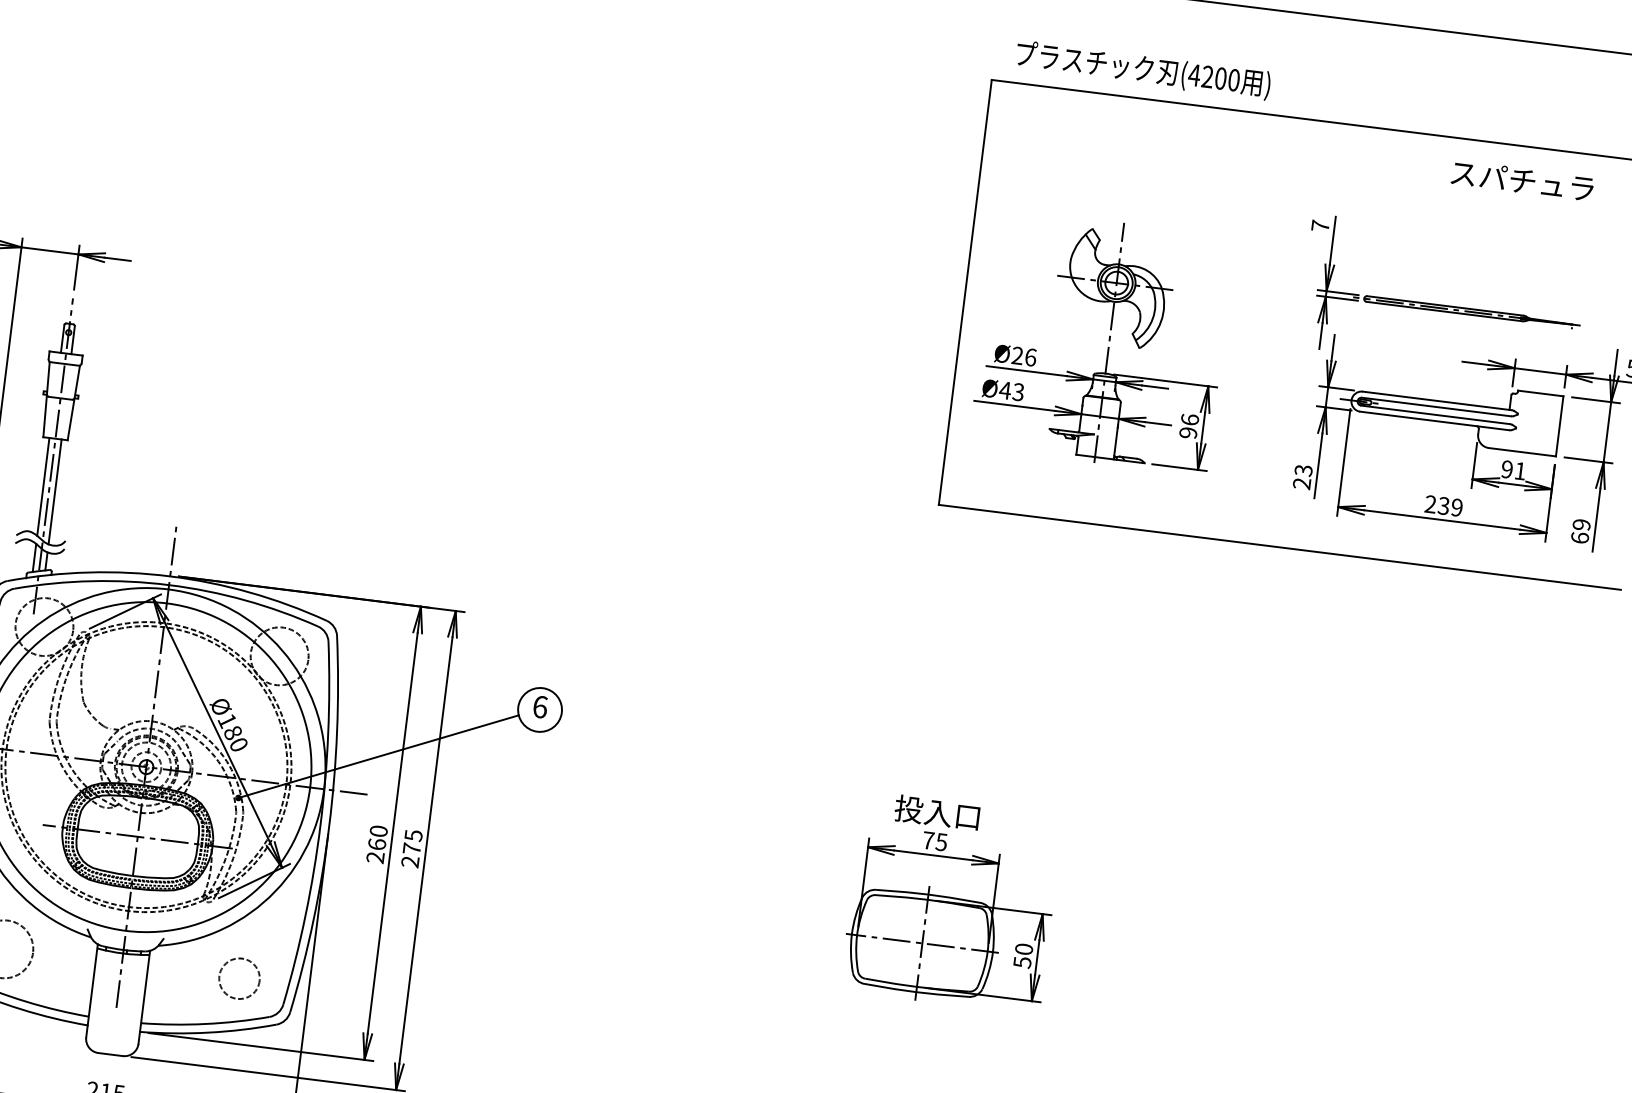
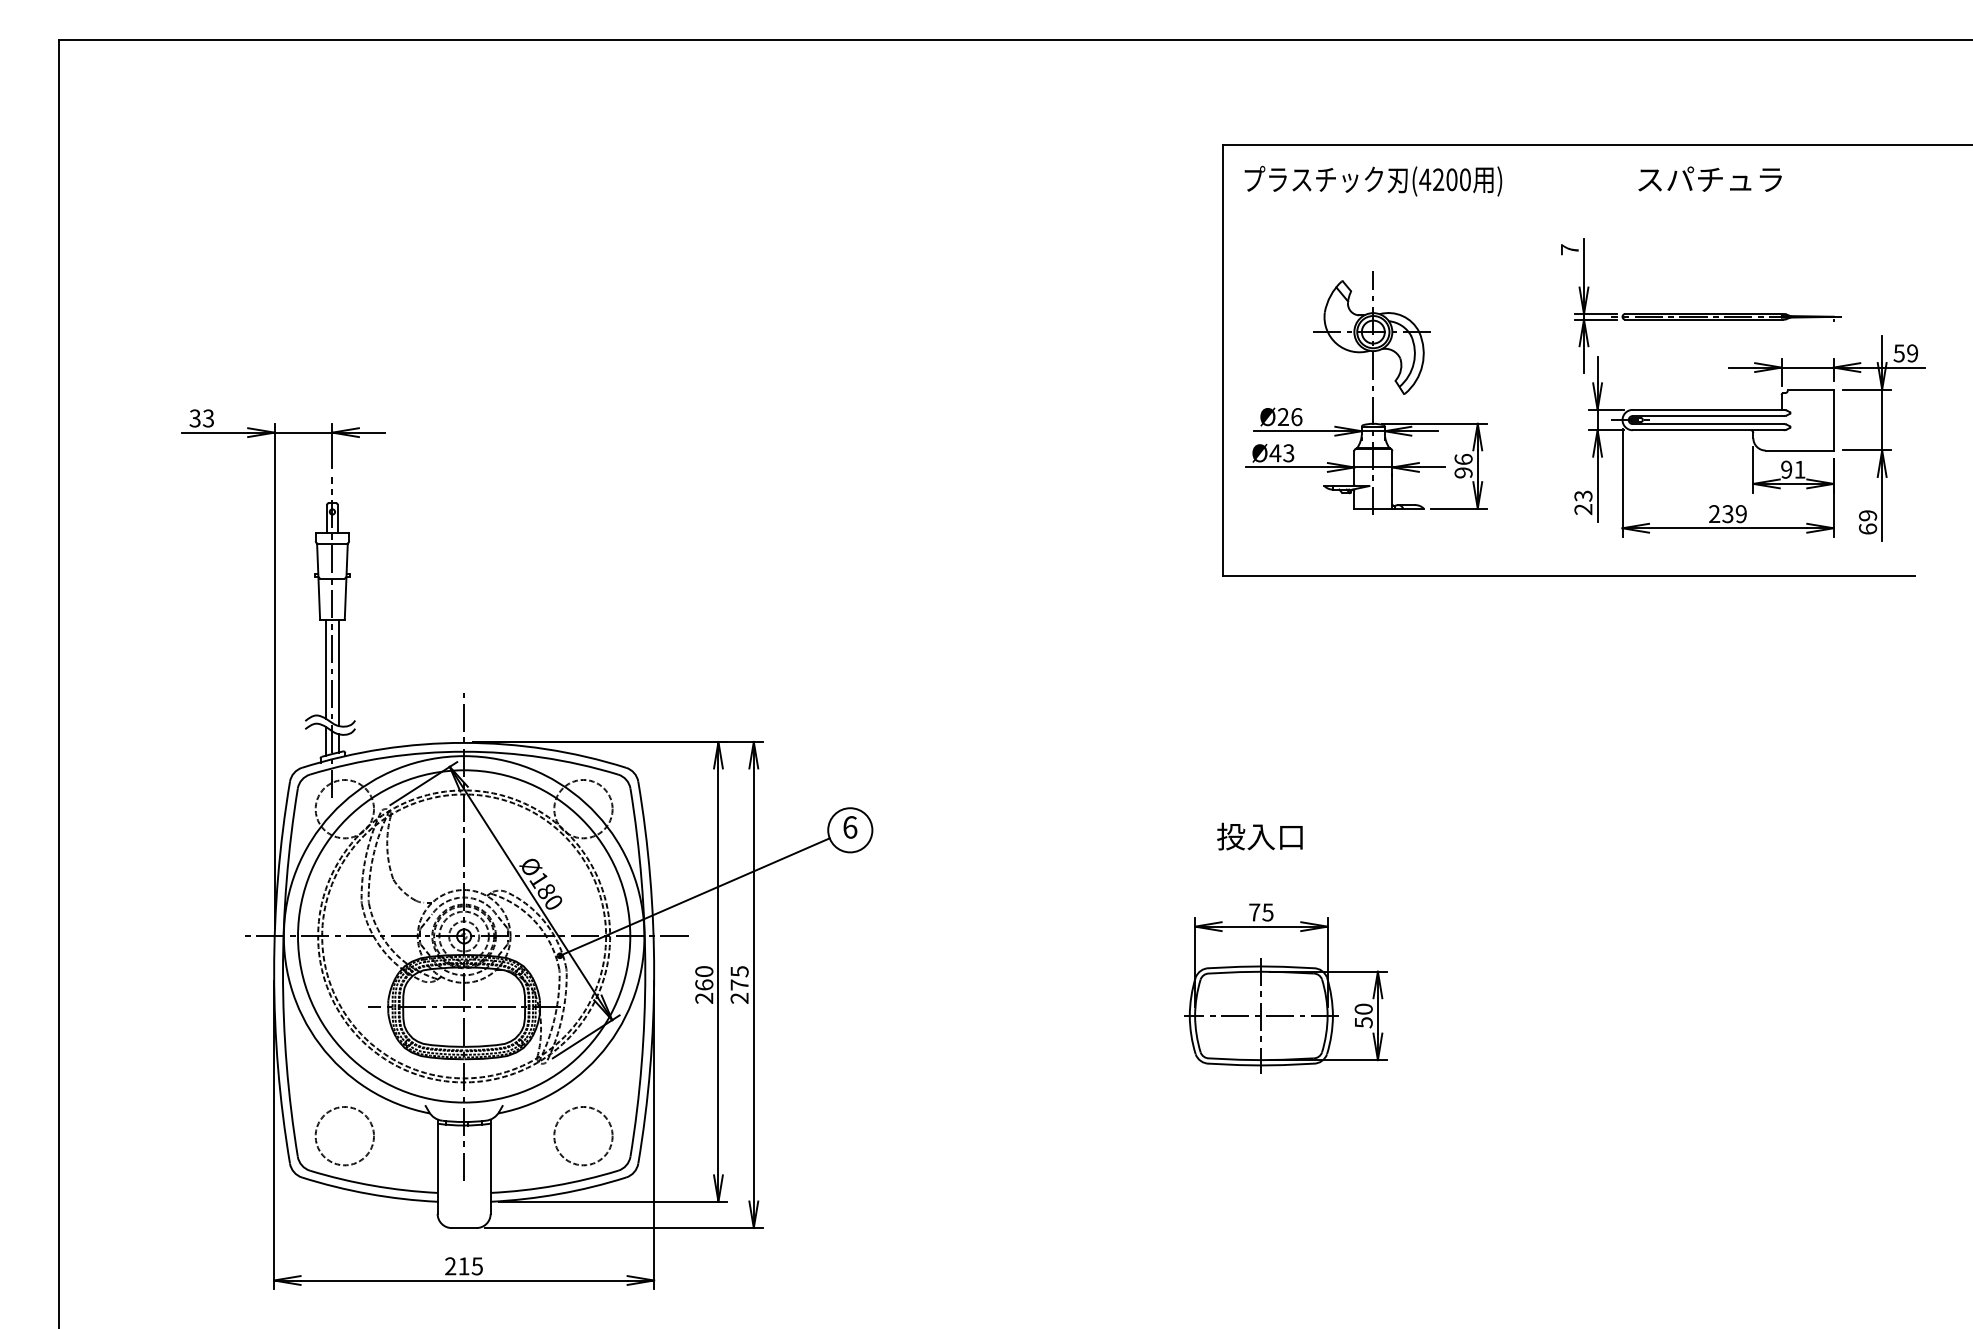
text: (1143, 69) -> (1373, 180), moved
text: (1522, 179) -> (1709, 178), moved
text: (936, 812) -> (1259, 836), moved
circle: (239, 978) -> (583, 1136), size x1.43

